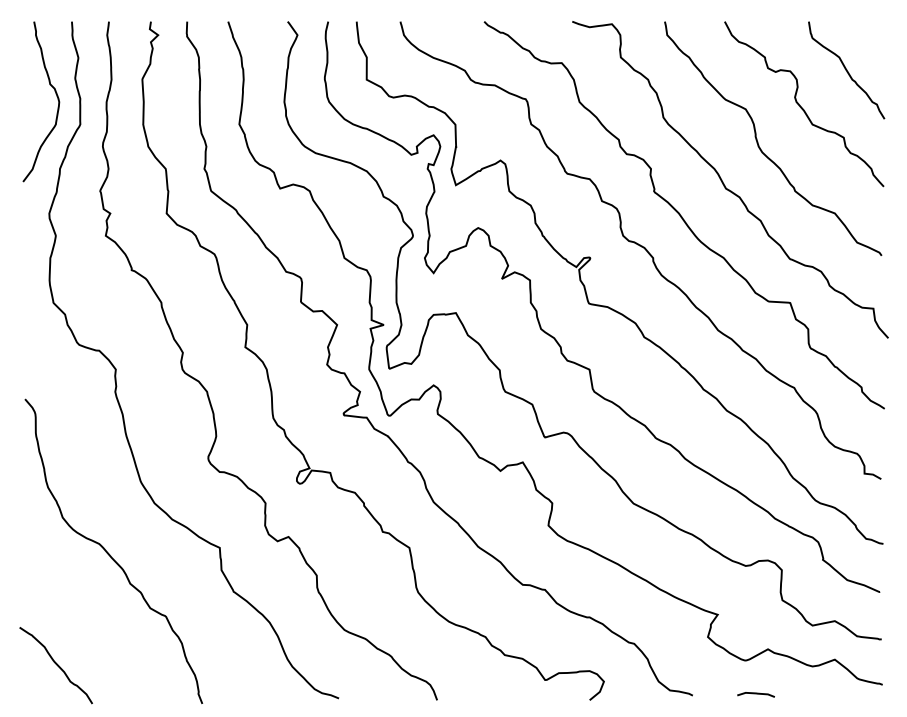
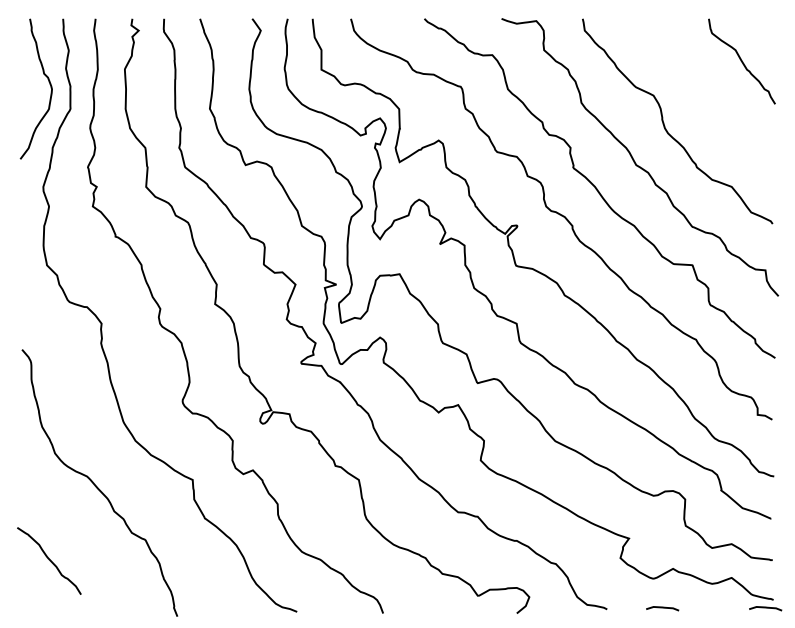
curve: (801, 105) -> (702, 92), removed
curve: (56, 664) -> (49, 560), moved
curve: (873, 694) -> (765, 608), added

